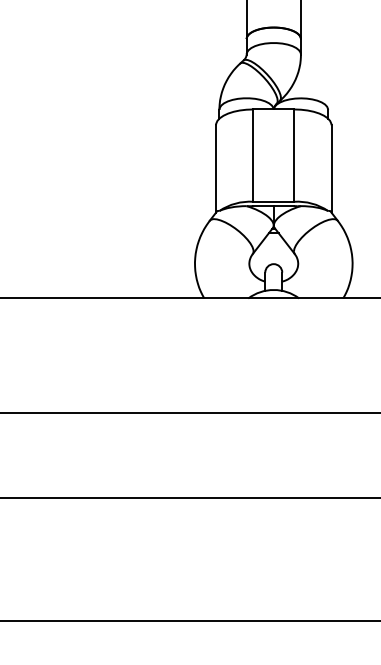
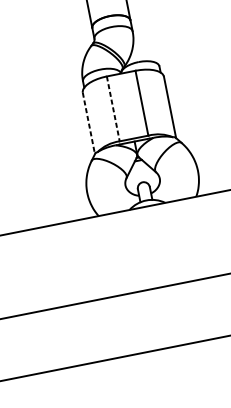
line: (253, 156) -> (113, 109), solid -> dashed
line: (216, 168) -> (89, 123), solid -> dashed

